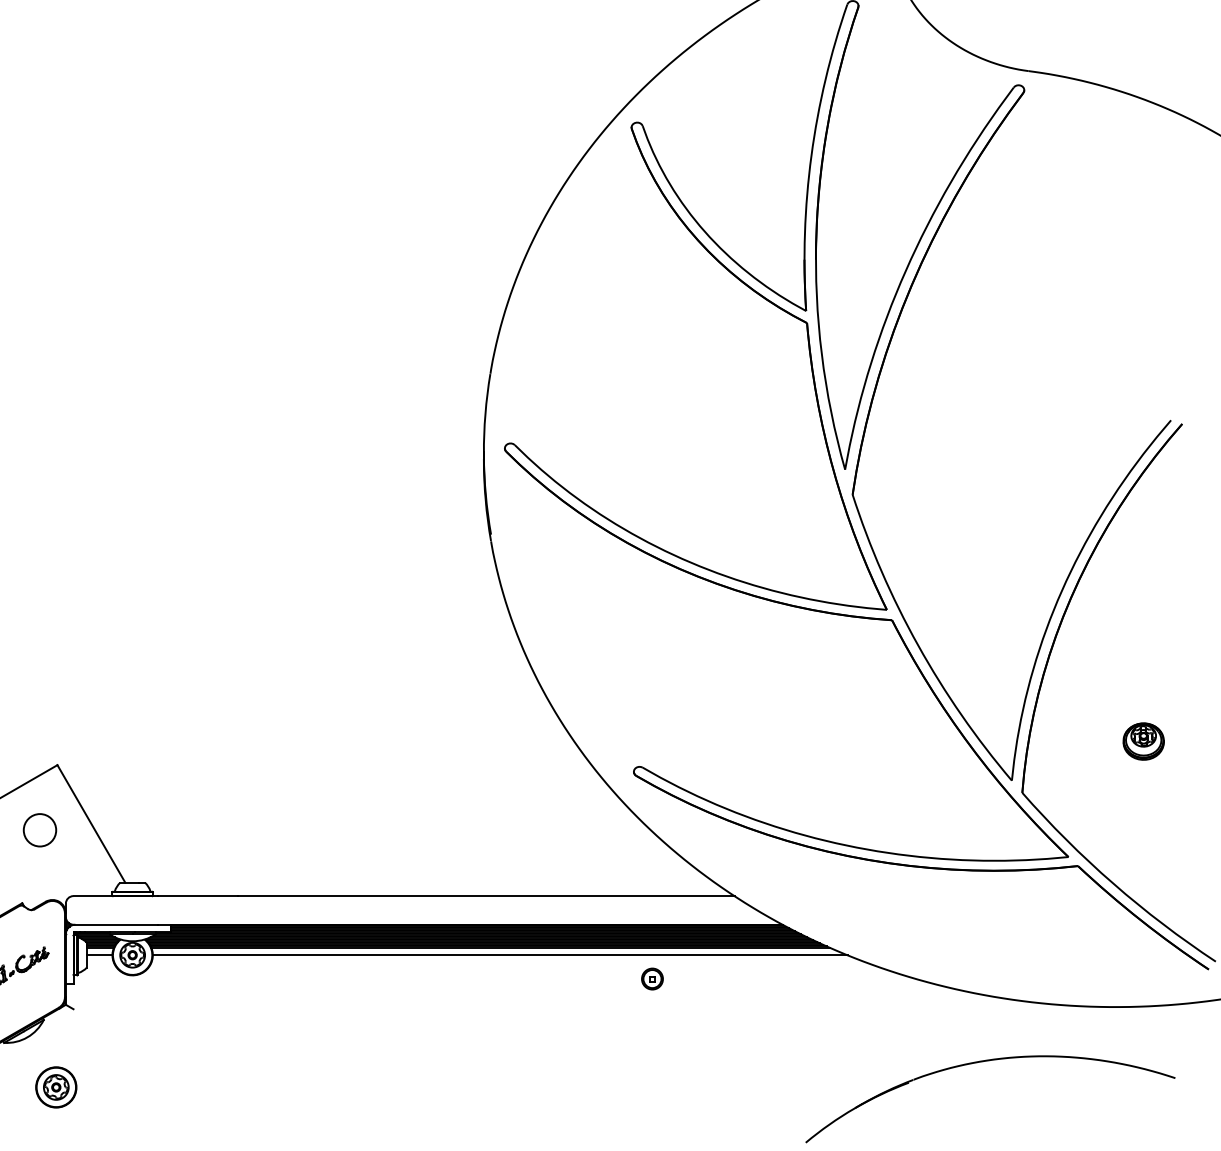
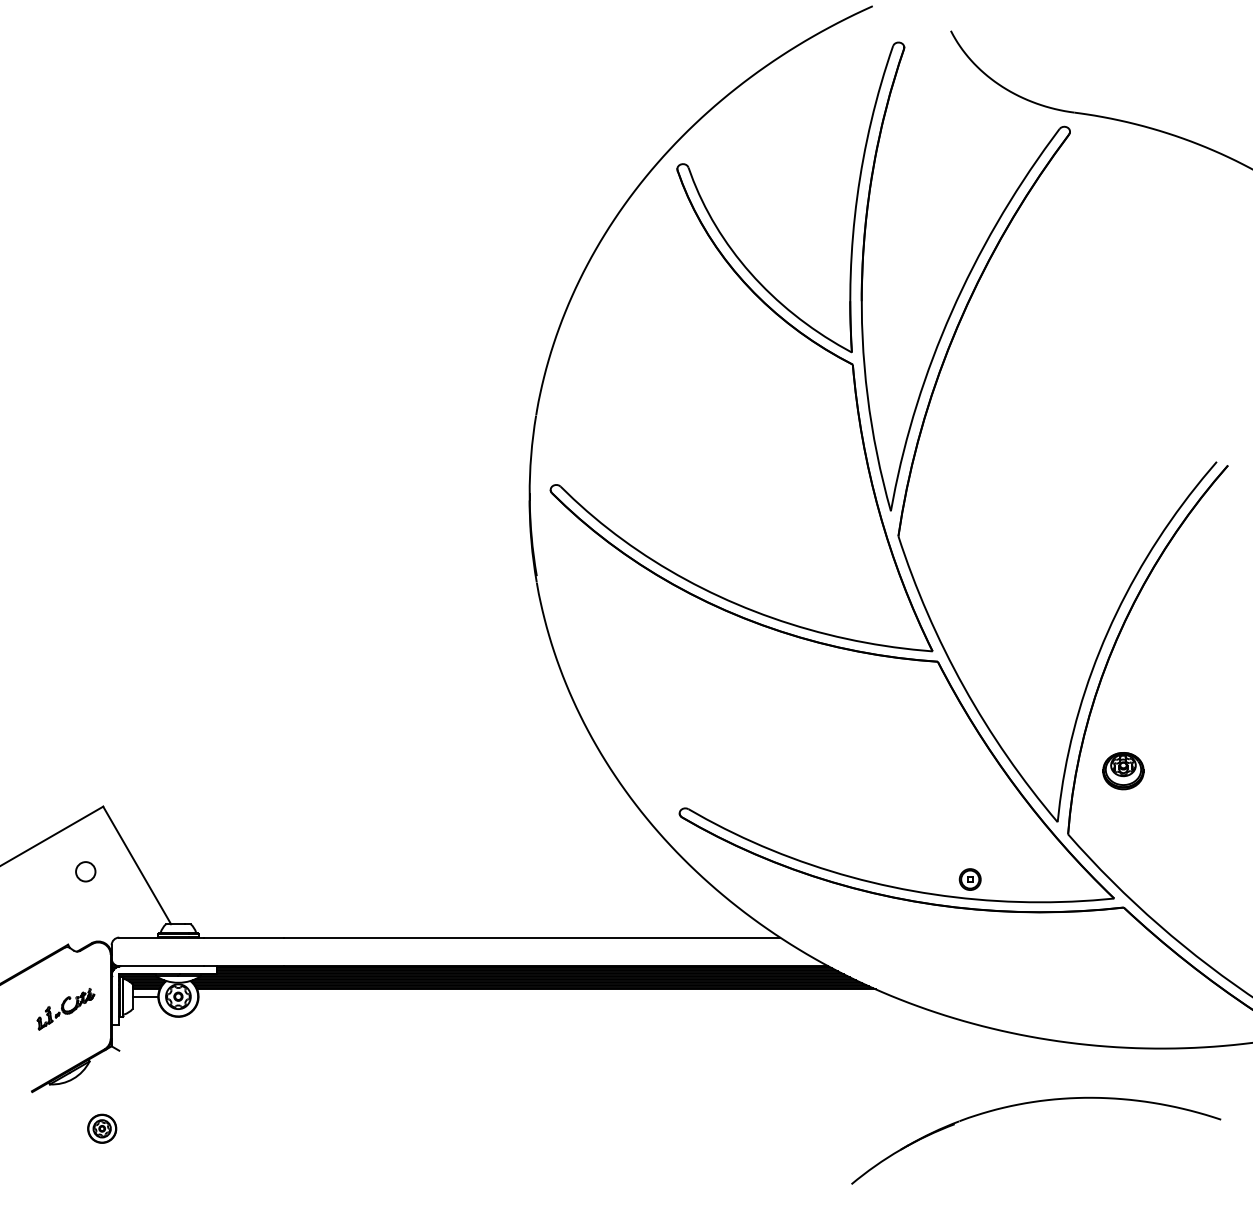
part: (1143, 741) -> (1123, 771), moved
circle: (39, 829) -> (85, 871), size x0.6
line: (499, 954) -> (545, 996), removed
part: (651, 978) -> (969, 879), moved
part: (56, 1086) -> (102, 1128), size x0.7

